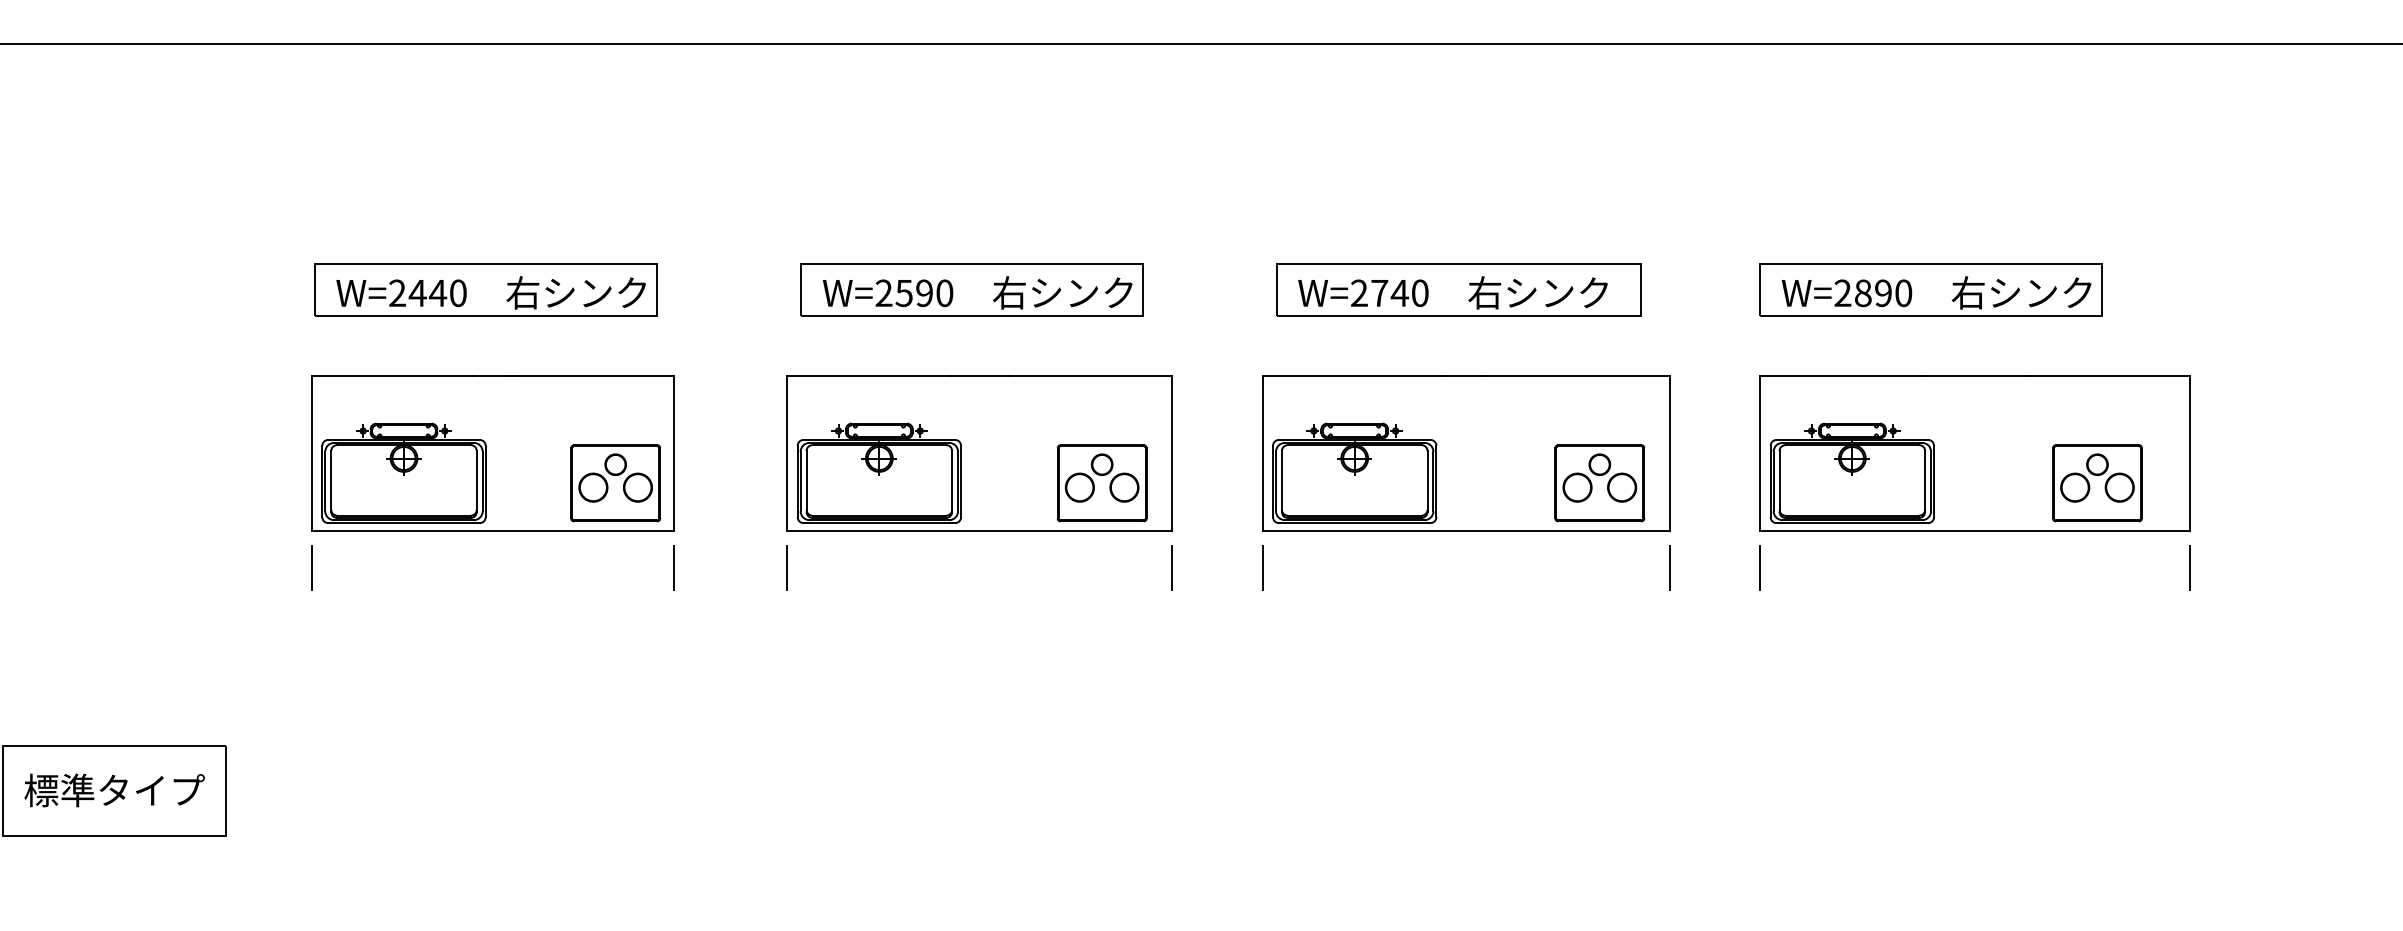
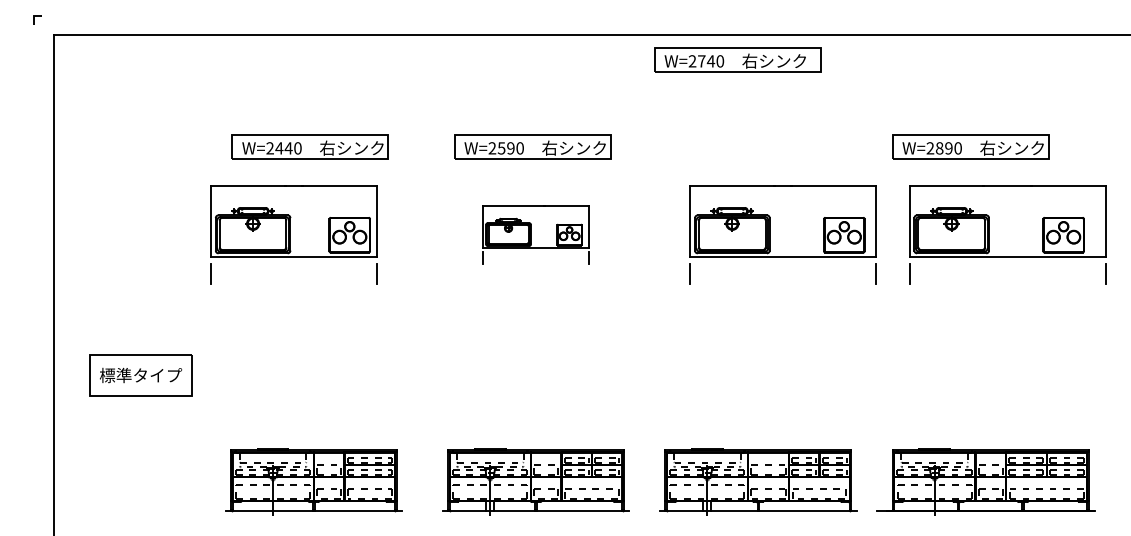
part: (1457, 289) -> (737, 59), moved
part: (492, 481) -> (293, 234), moved
part: (978, 481) -> (535, 234), size x0.6
part: (1464, 481) -> (782, 234), moved
part: (1974, 481) -> (1007, 234), moved

